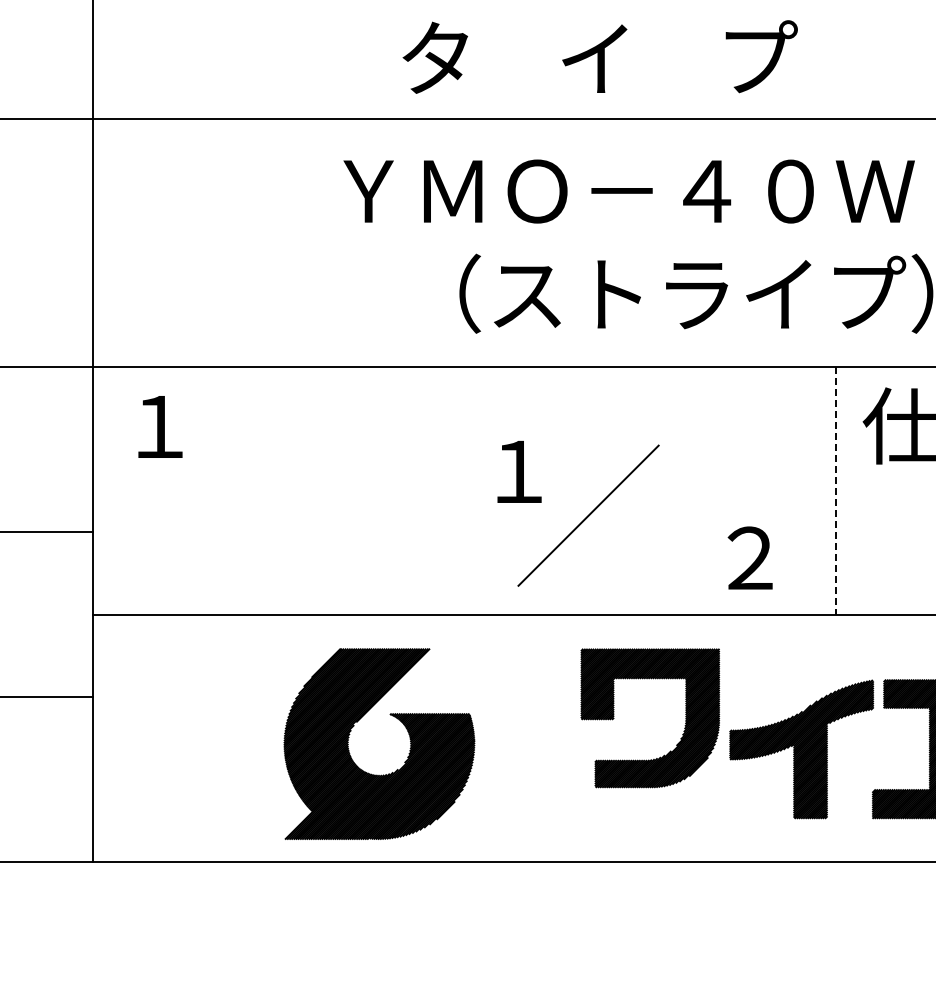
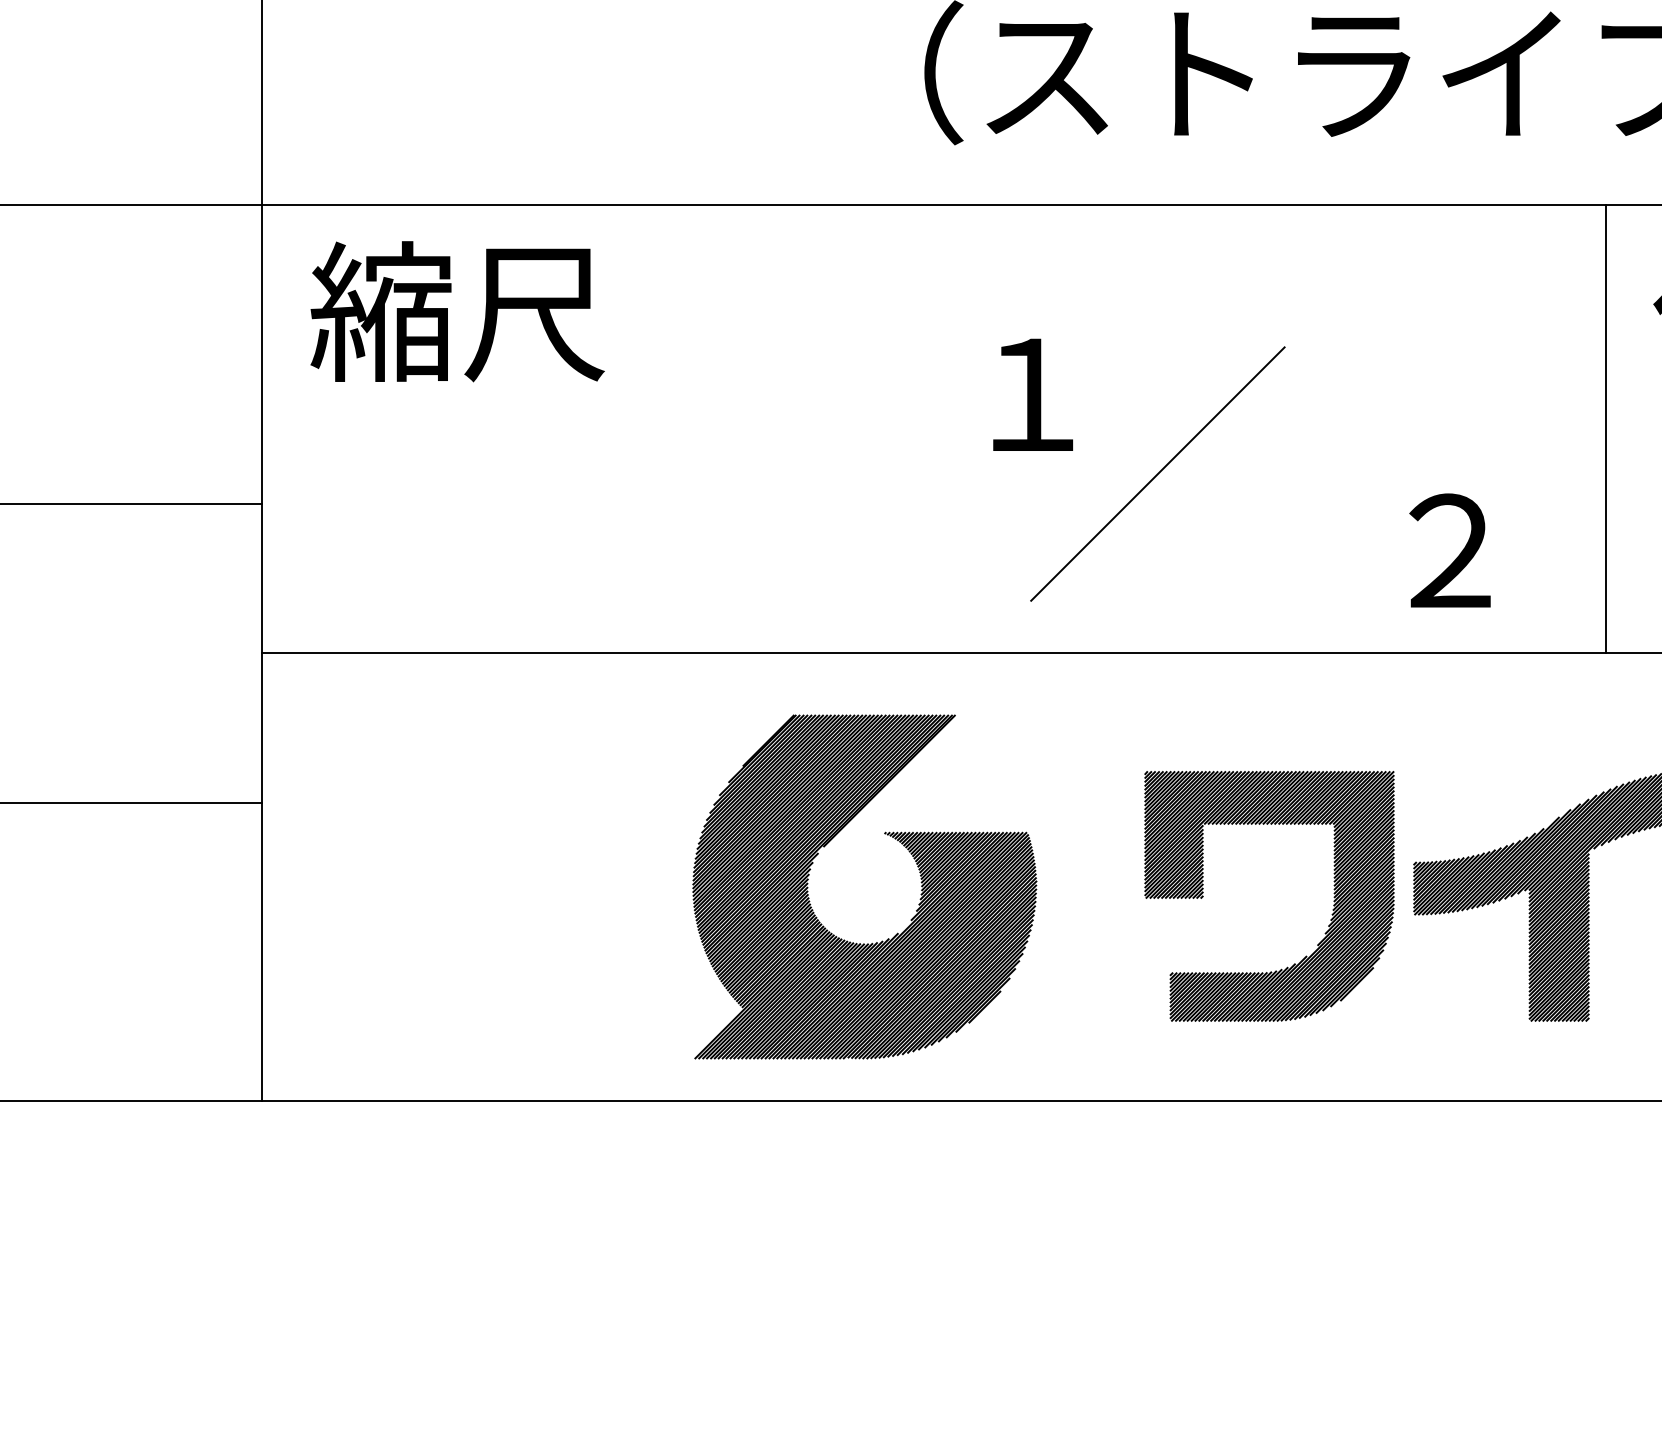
text: (201, 425) -> (458, 310), １ -> 縮尺
line: (836, 490) -> (1606, 428), dashed -> solid
part: (392, 716) -> (888, 837), moved
part: (684, 725) -> (1331, 909), moved

